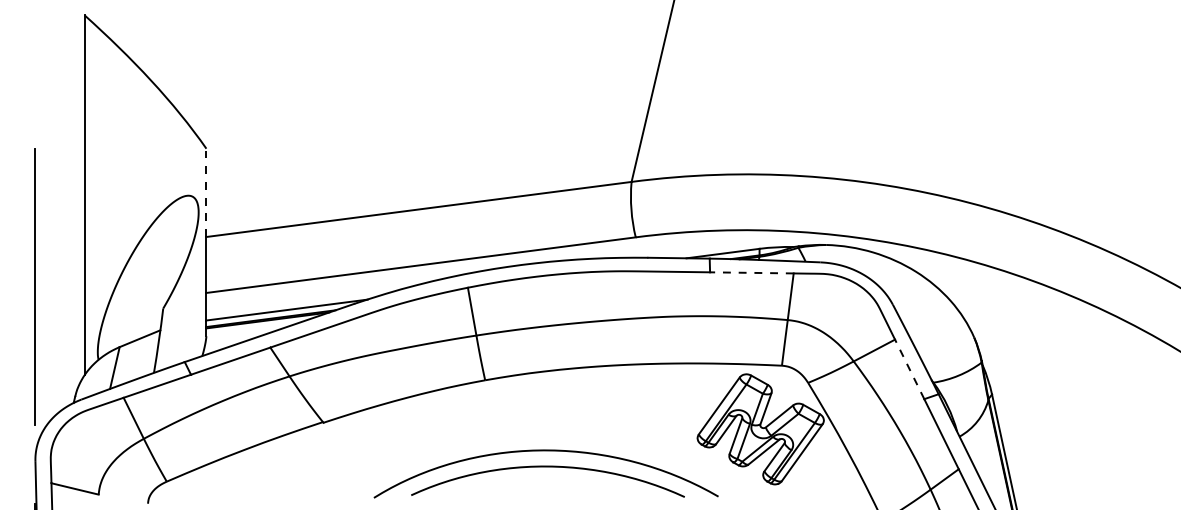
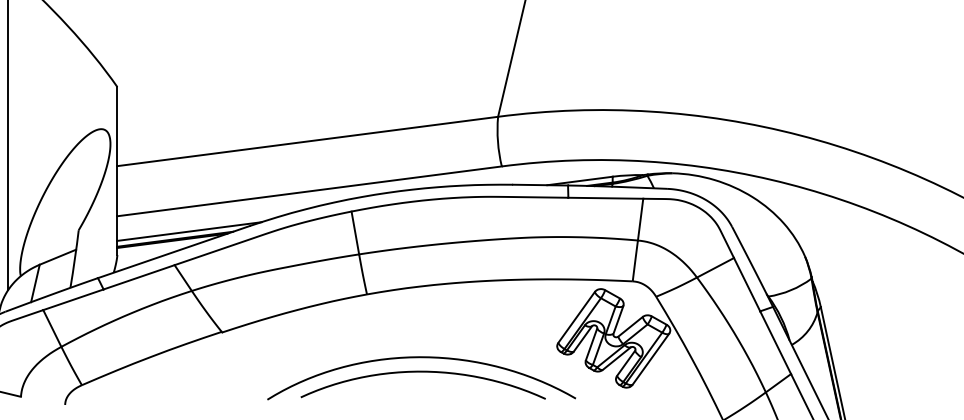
line: (206, 192) -> (117, 126), dashed -> solid
line: (751, 272) -> (605, 197), dashed -> solid
line: (909, 368) -> (746, 283), dashed -> solid

